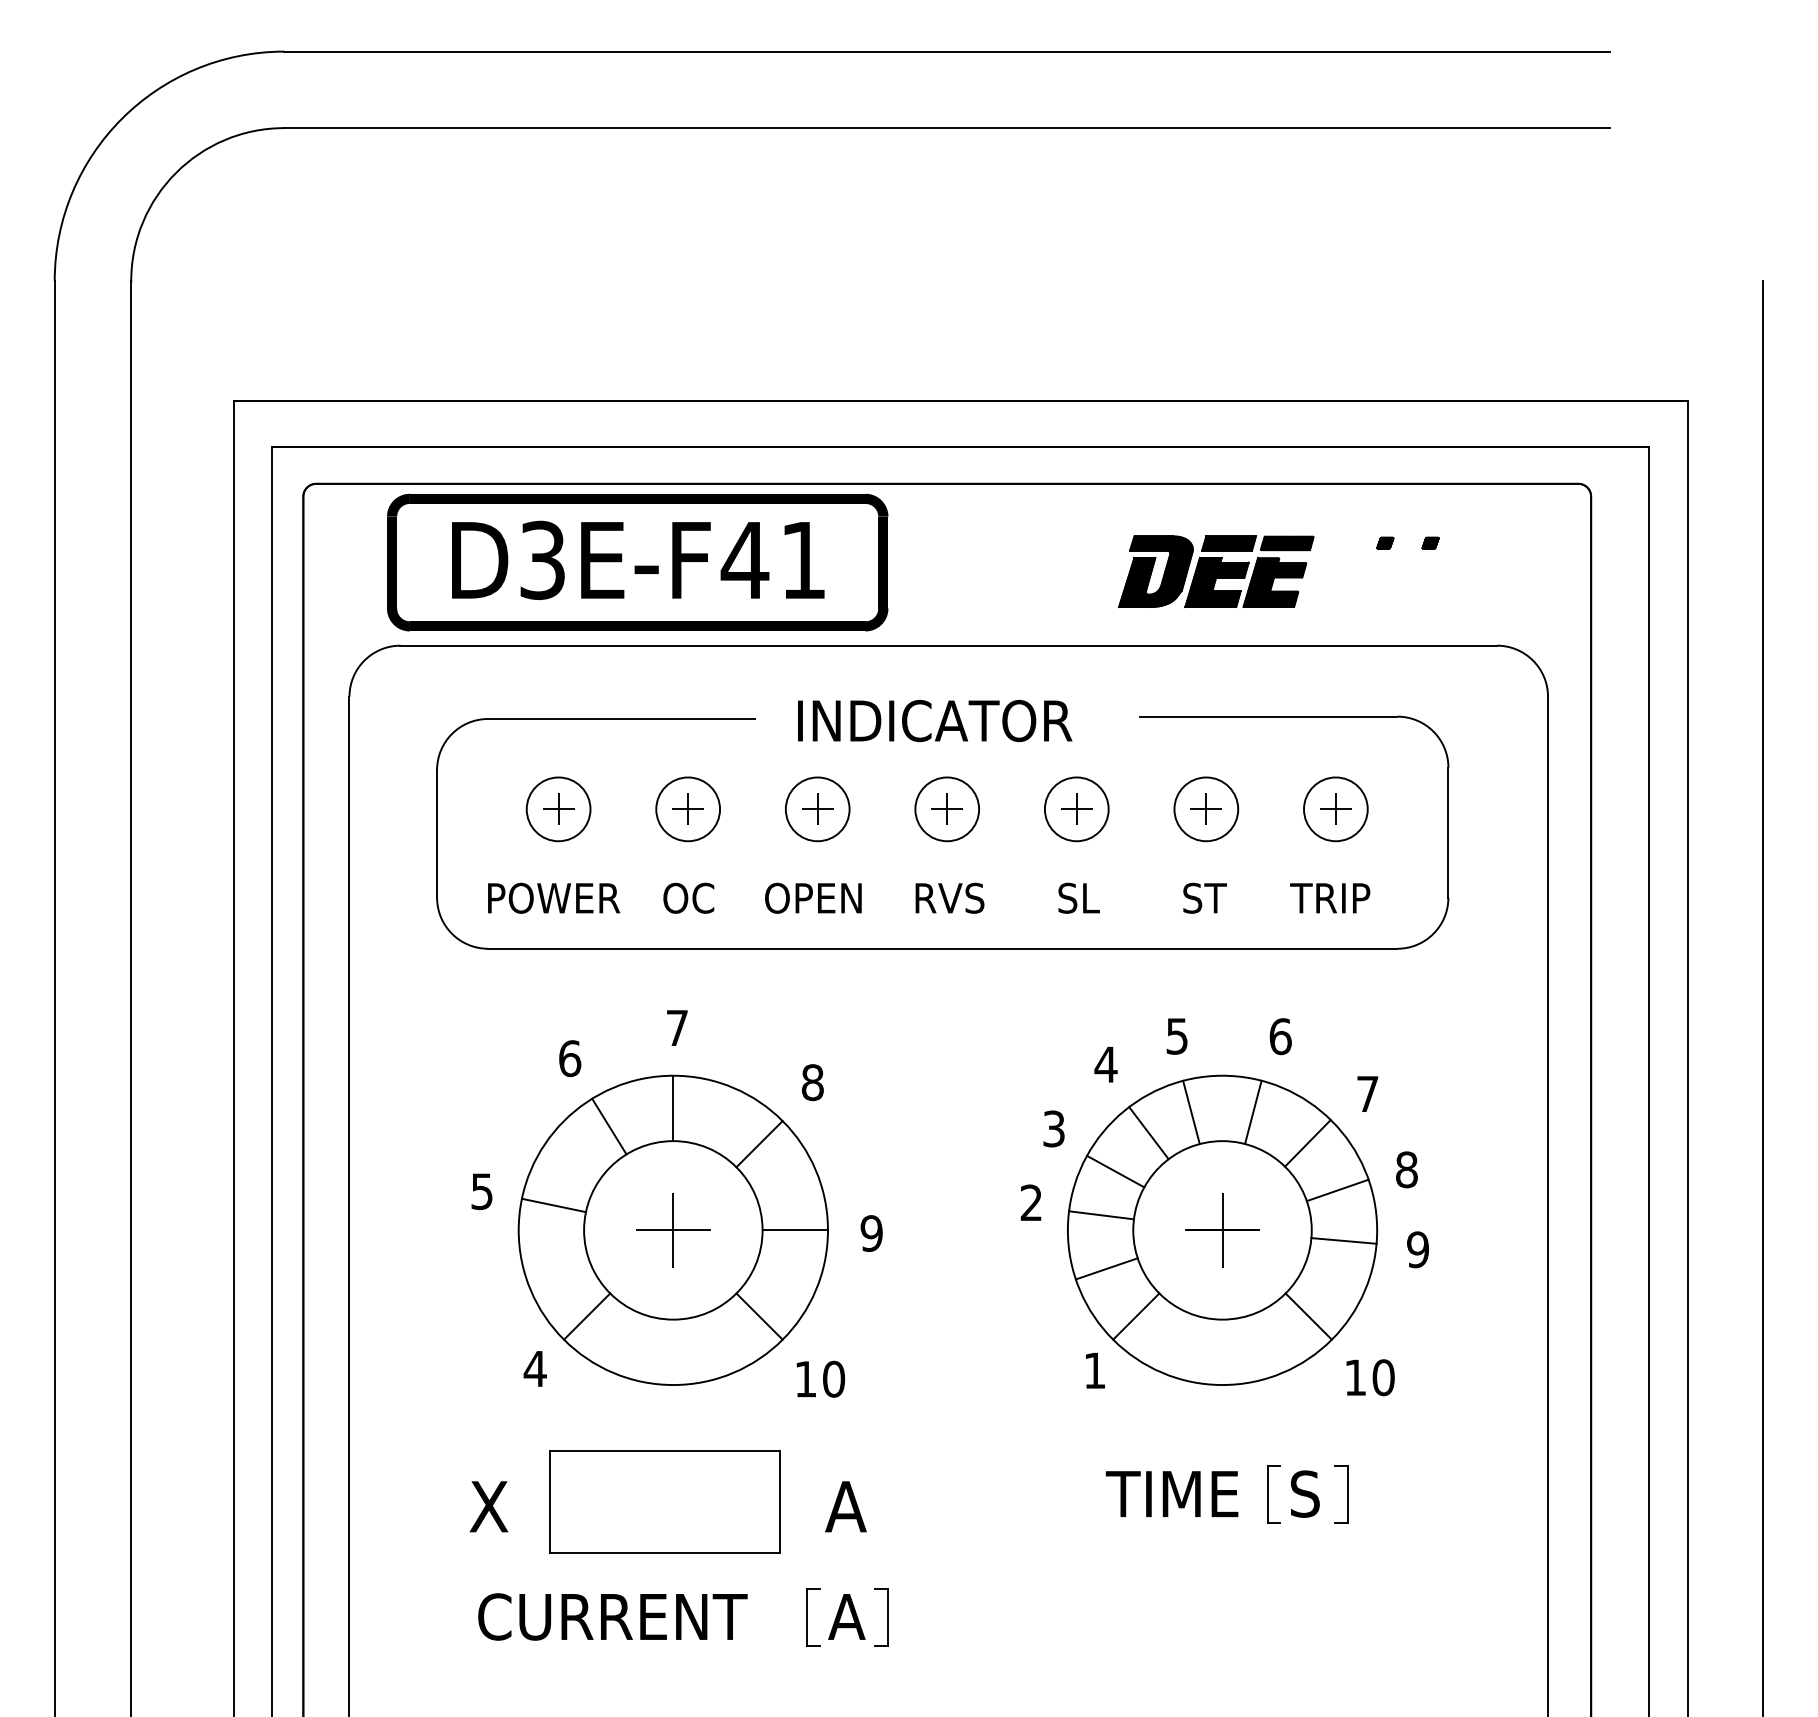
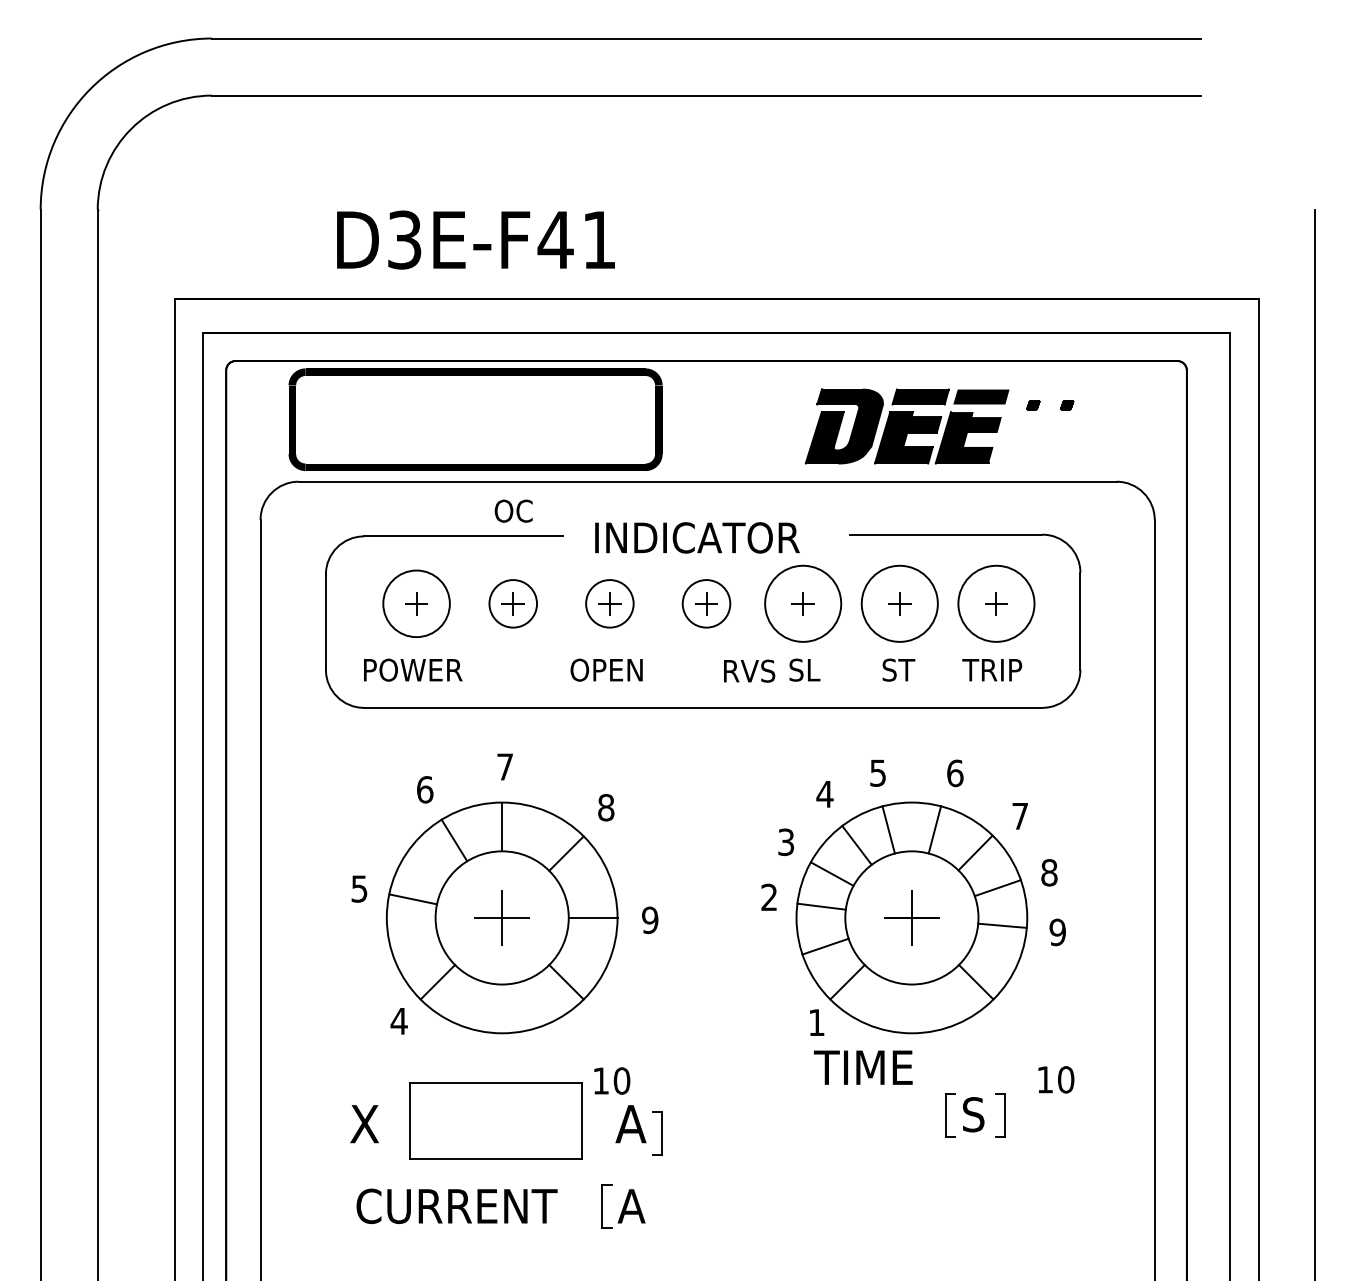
text: (637, 559) -> (475, 239), moved
part: (1215, 571) -> (906, 426), size x1.4
circle: (558, 808) -> (416, 603), size x1.4
circle: (1075, 808) -> (802, 603), size x1.6
circle: (1205, 808) -> (899, 603), size x1.6
circle: (1335, 808) -> (996, 603), size x1.6
text: (688, 897) -> (513, 510), moved
text: (949, 897) -> (749, 670), moved
text: (1370, 1377) -> (1056, 1079), moved
text: (821, 1378) -> (612, 1080), moved
text: (1171, 1493) -> (862, 1067), moved
part: (881, 1617) -> (657, 1133), moved

